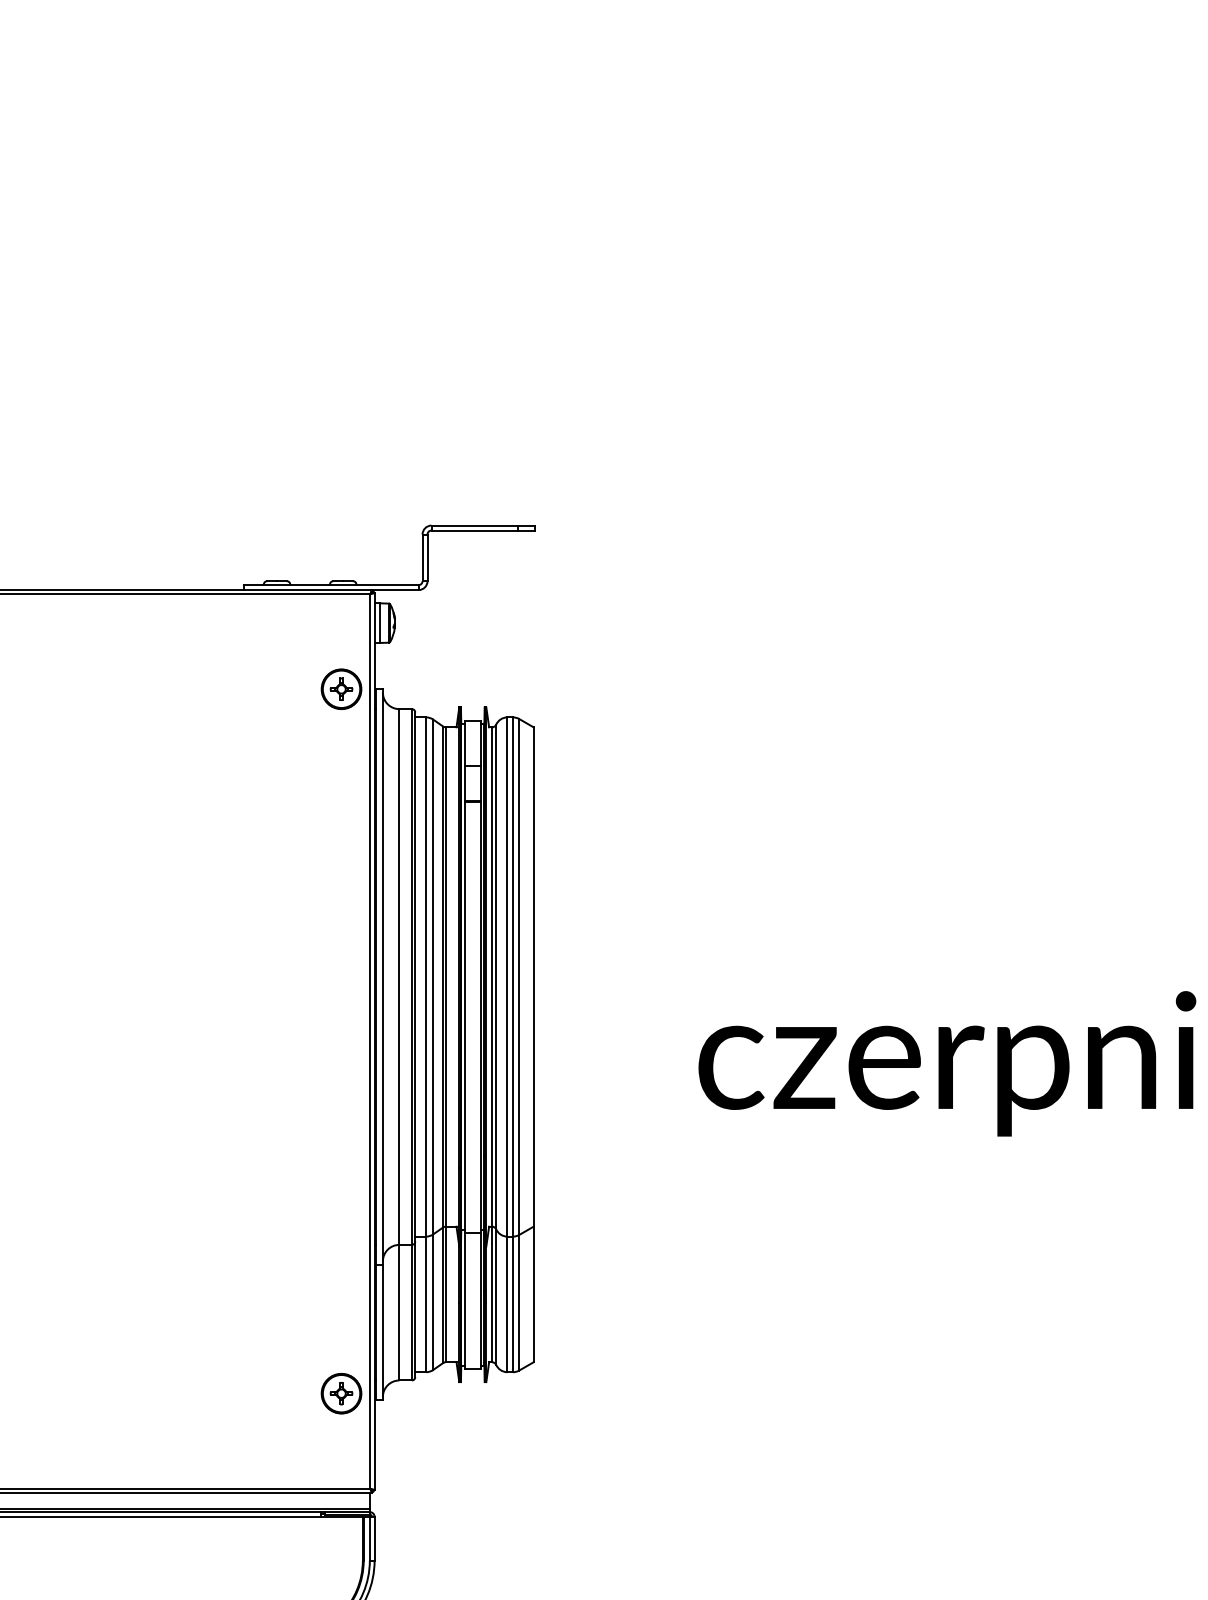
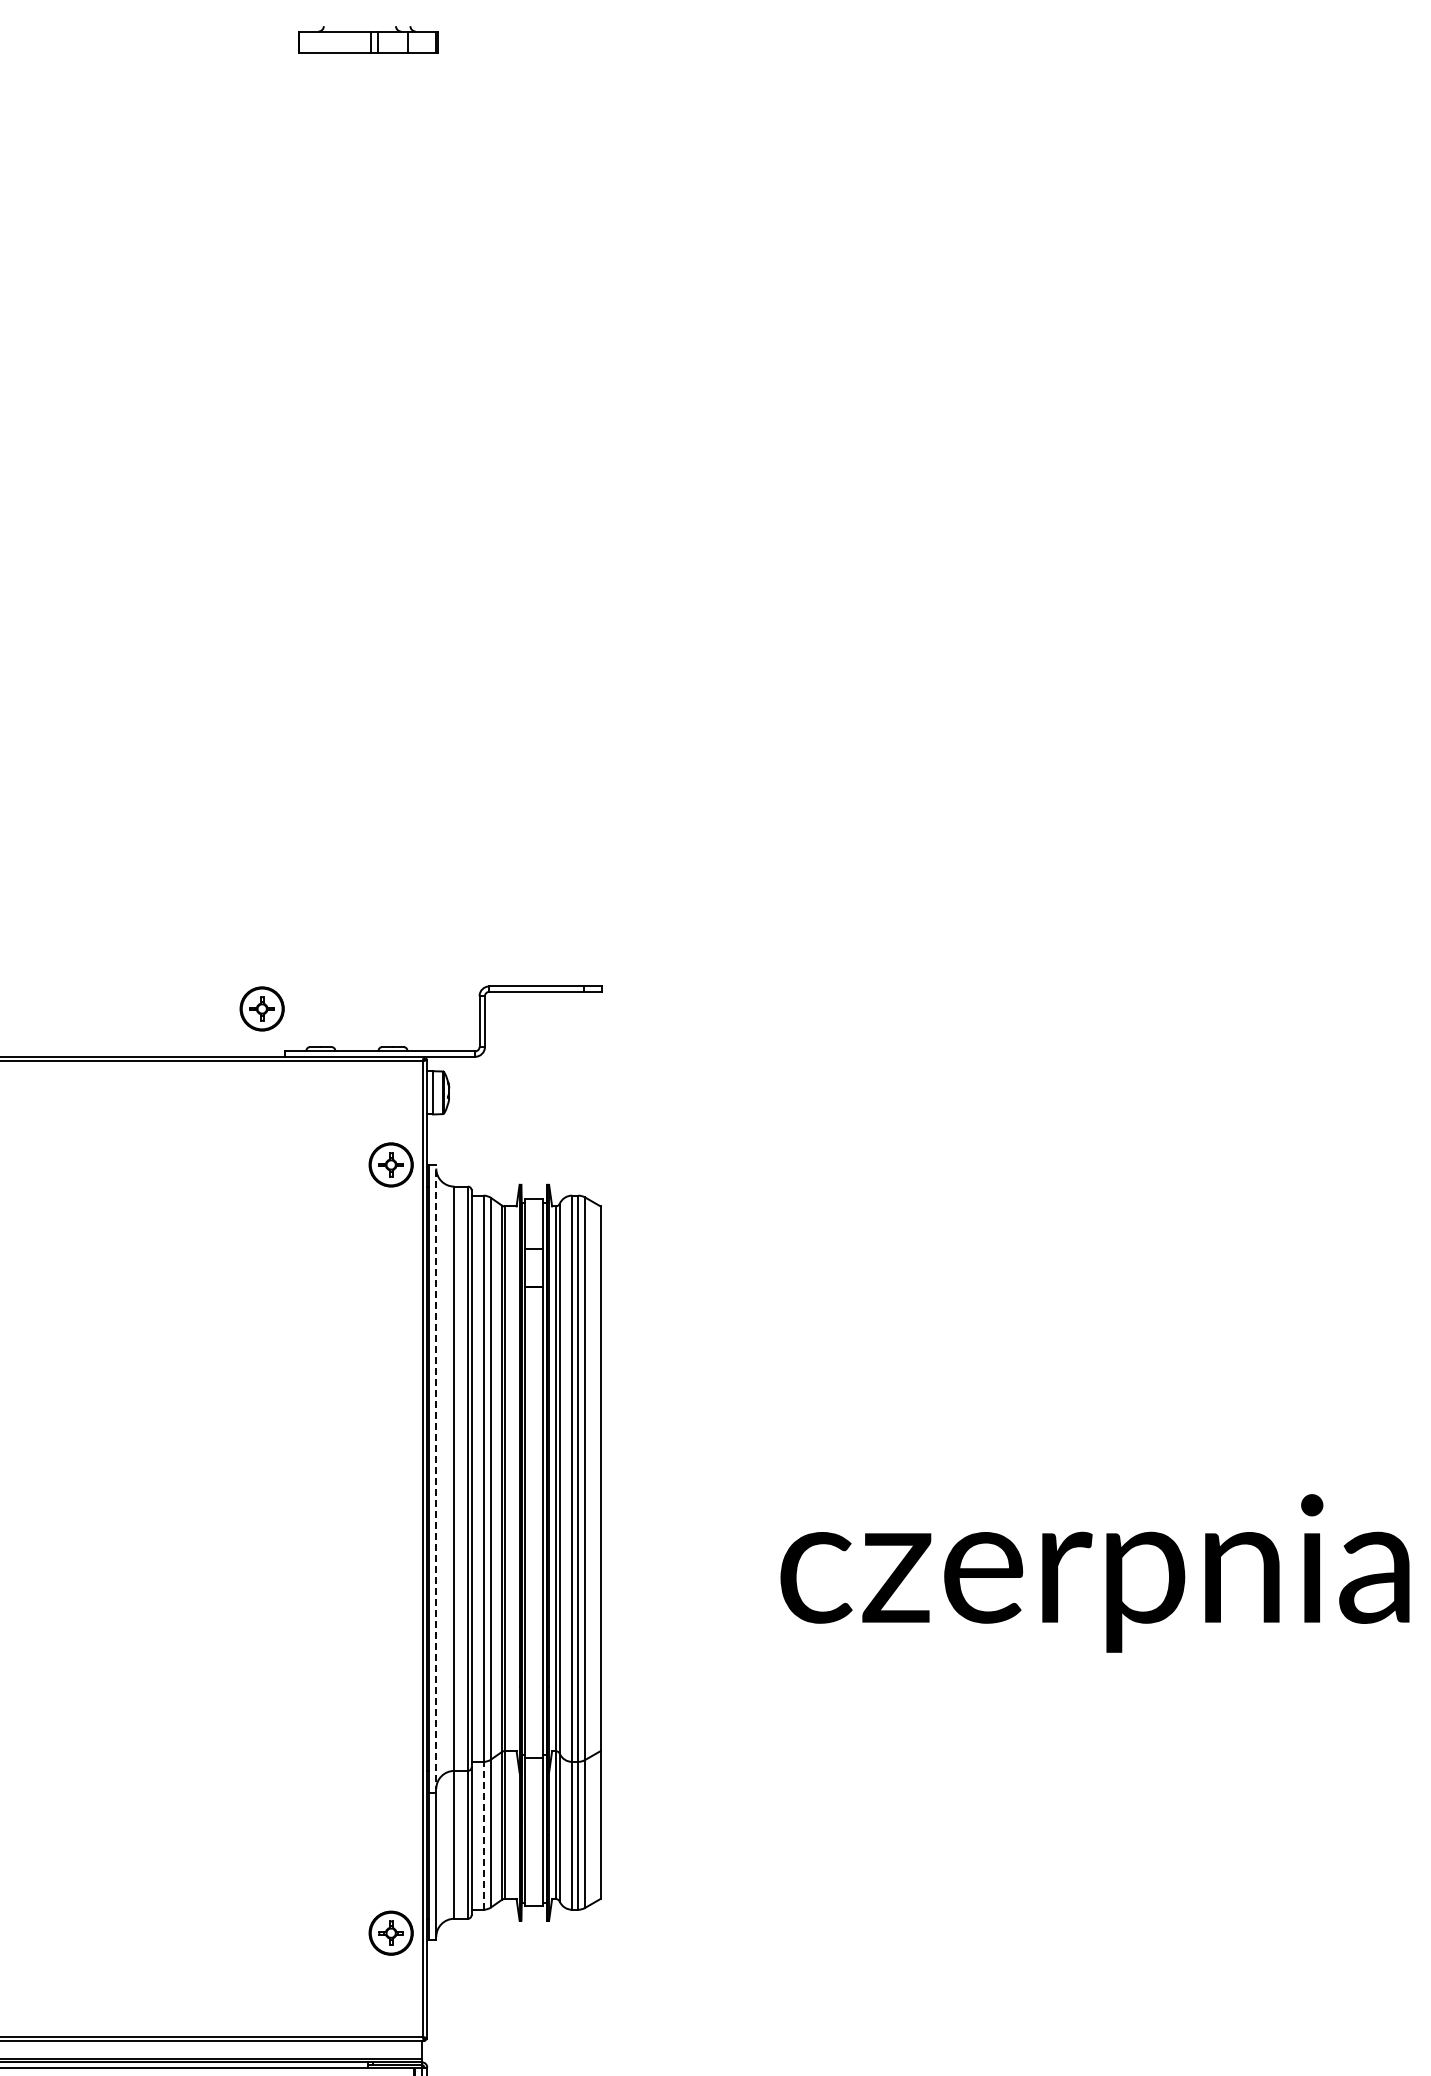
part: (222, 545) -> (261, 1008), added
line: (383, 976) -> (436, 1478), solid -> dashed
line: (426, 1304) -> (483, 1835), solid -> dashed

